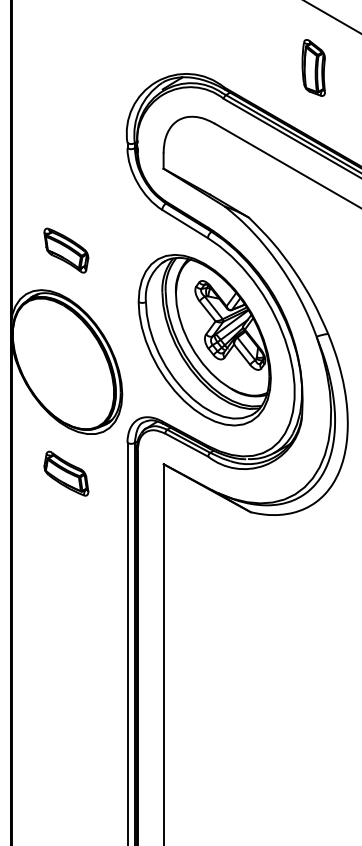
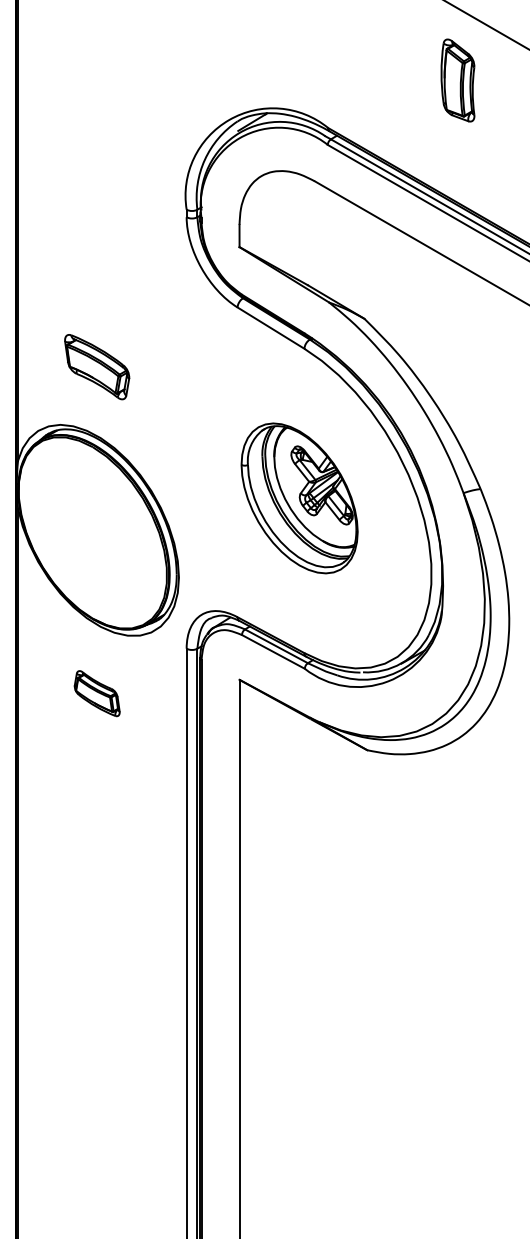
part: (313, 67) -> (457, 79), moved
part: (204, 340) -> (299, 498), size x0.6
part: (66, 473) -> (97, 693), size x0.7

